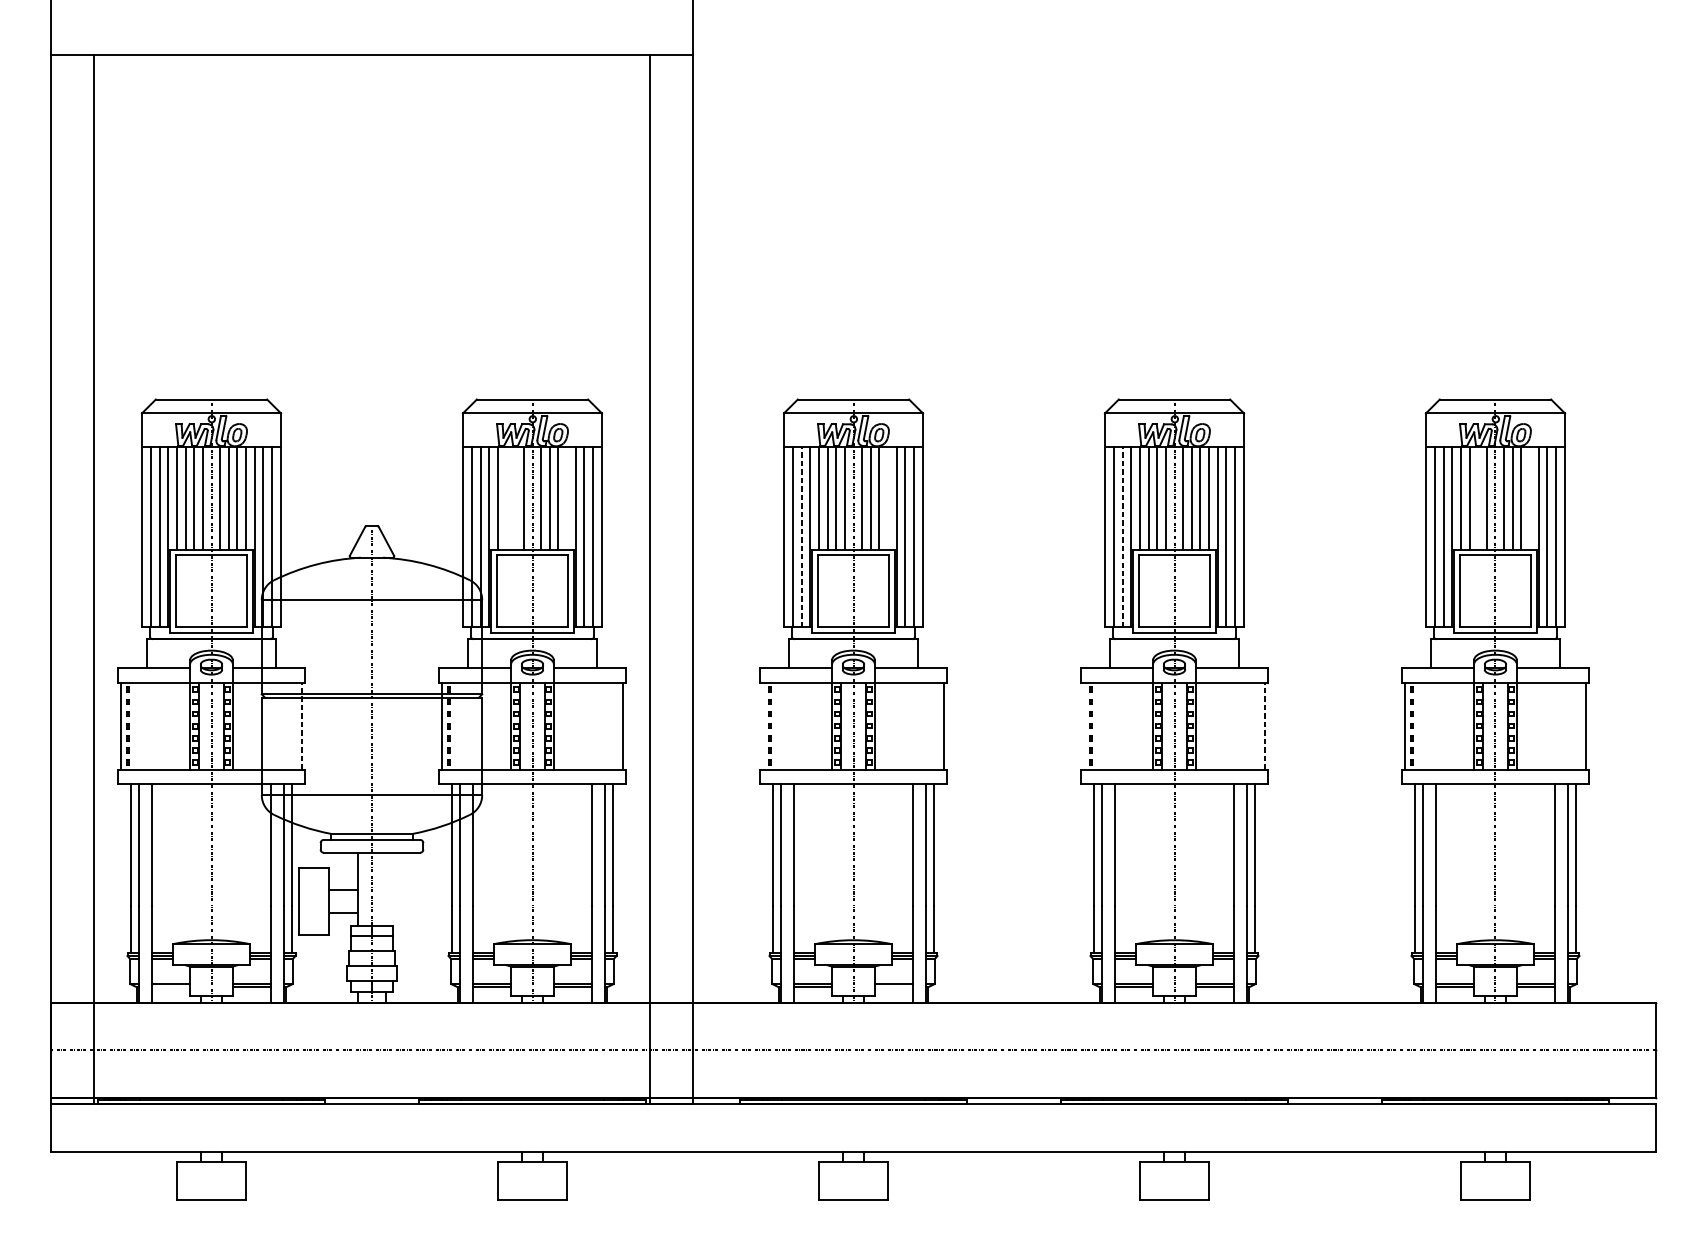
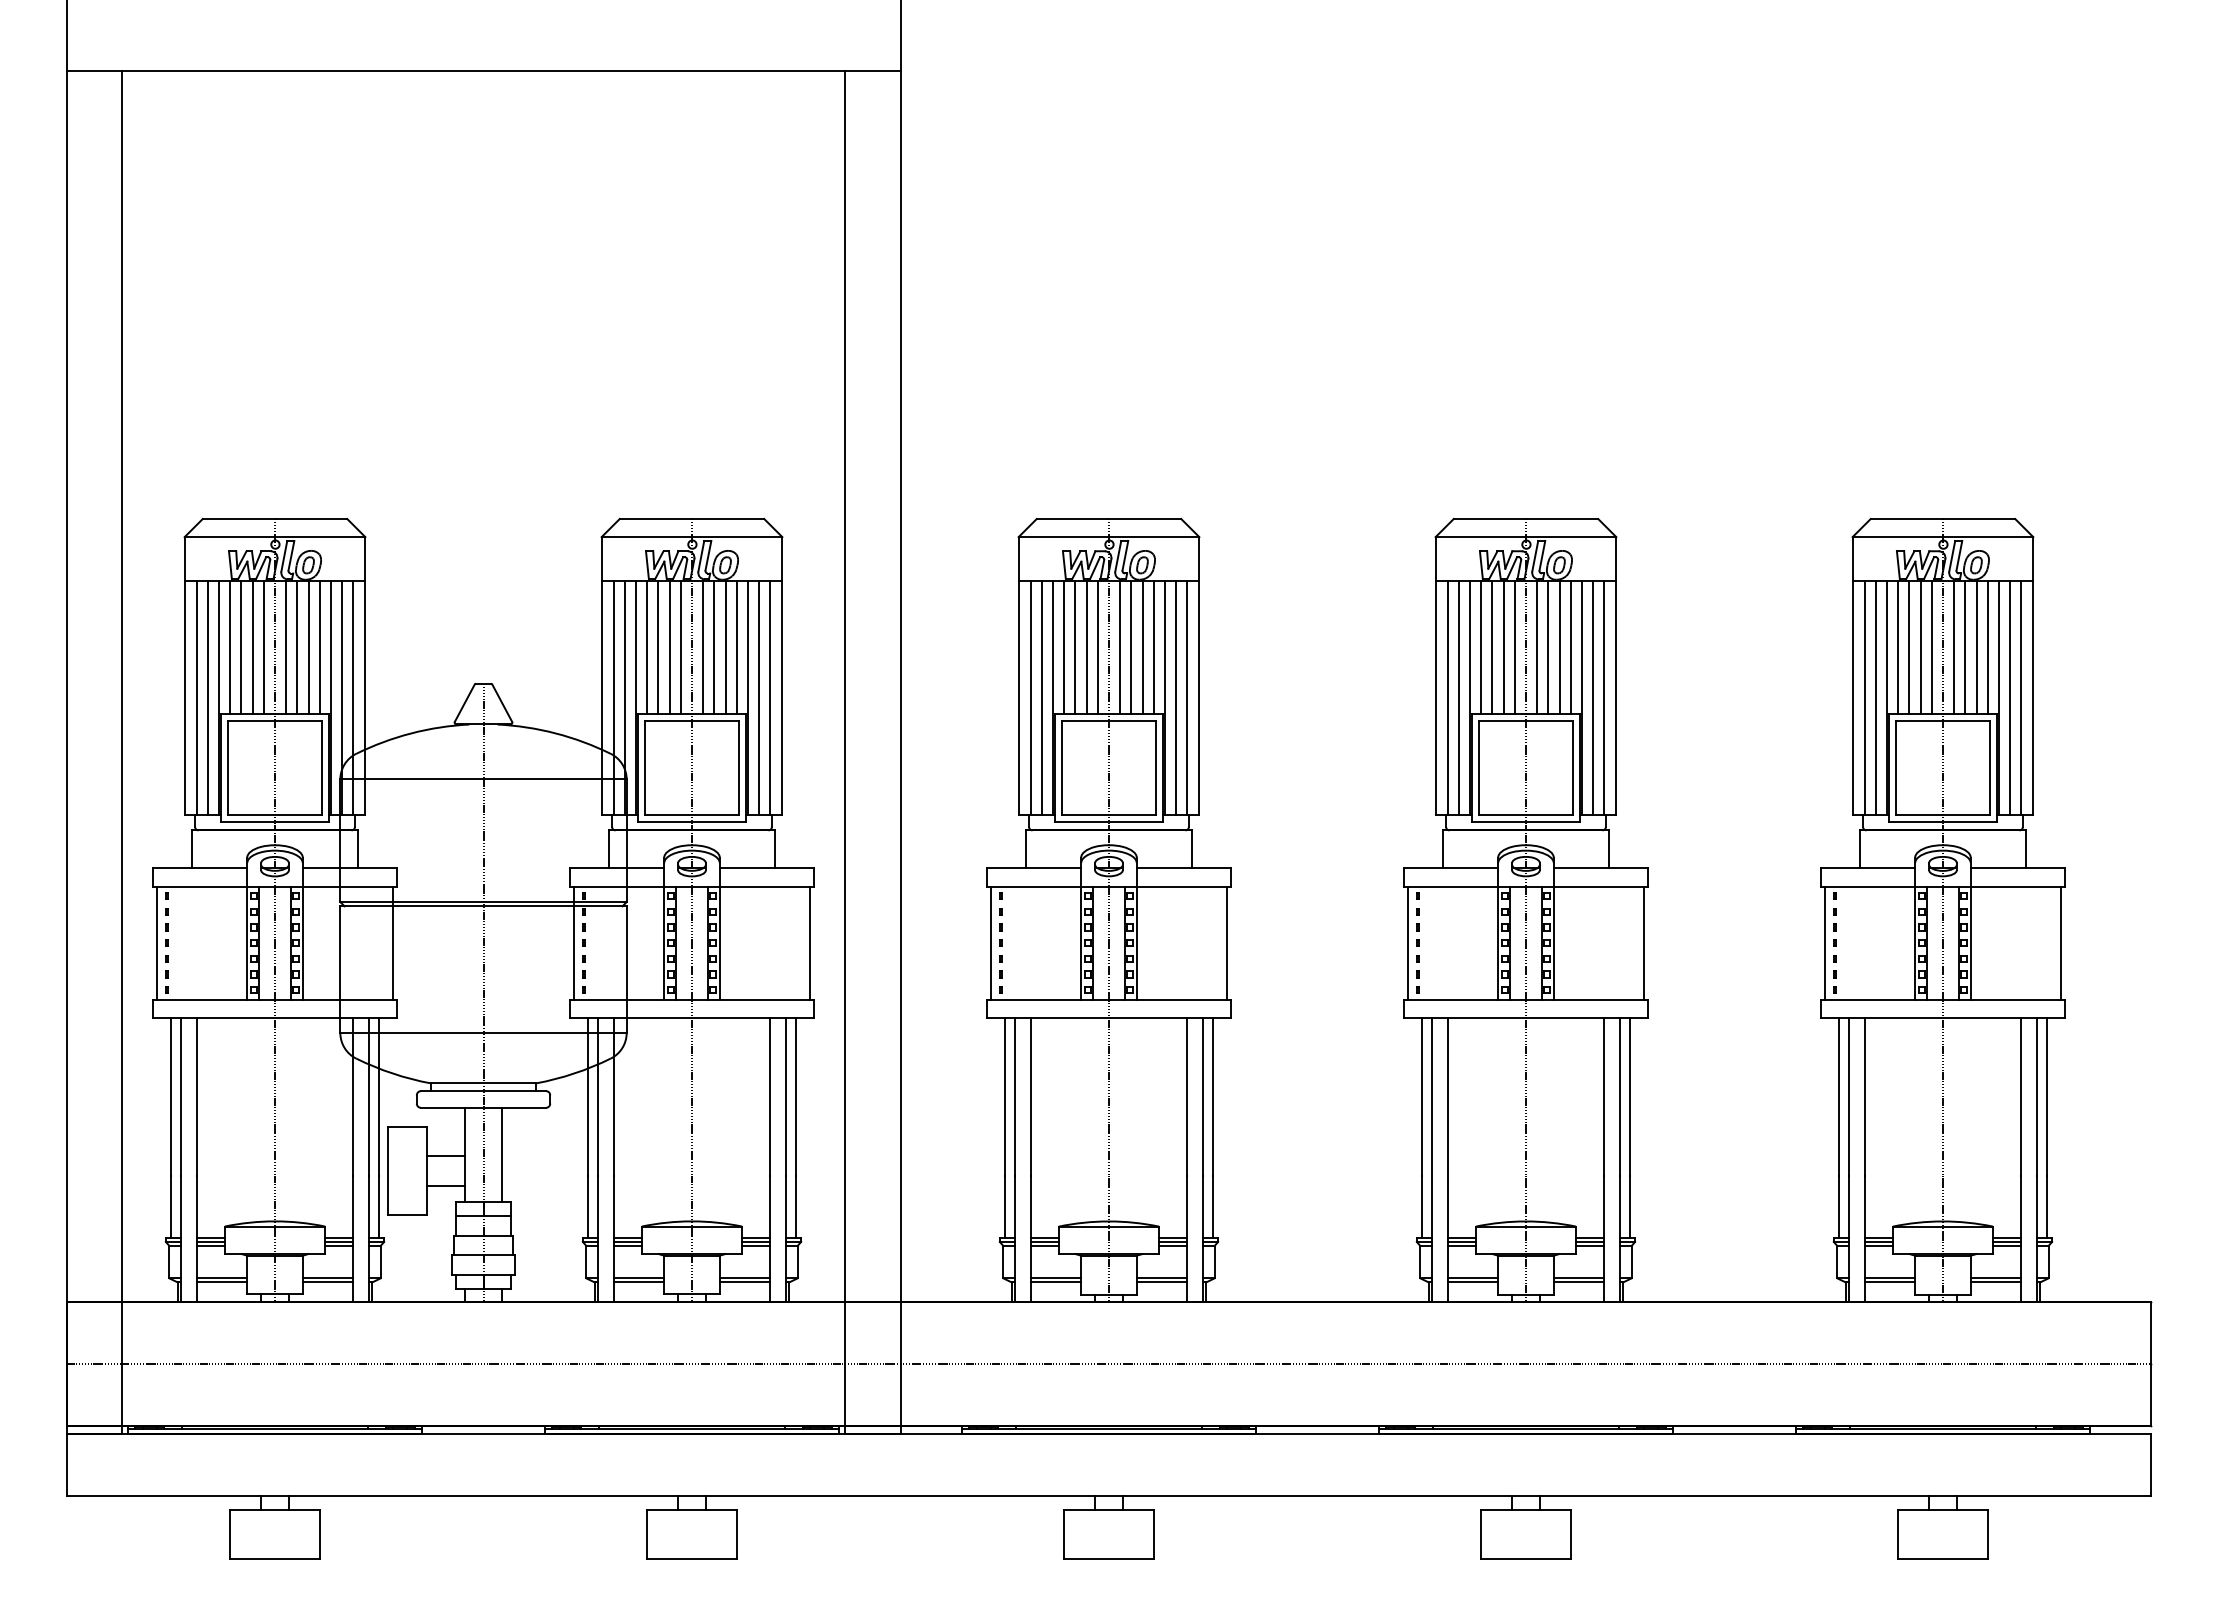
line: (506, 498) -> (658, 647), added
line: (515, 498) -> (669, 647), added
line: (566, 498) -> (736, 647), added
line: (887, 498) -> (1153, 647), added
line: (1478, 498) -> (1920, 647), added
line: (1529, 498) -> (1987, 647), added
line: (801, 537) -> (1041, 698), dashed -> solid
line: (1122, 537) -> (1458, 698), dashed -> solid
line: (302, 725) -> (393, 942), dashed -> solid
line: (762, 725) -> (990, 942), added
line: (1083, 725) -> (1407, 942), added
line: (1265, 725) -> (1644, 942), dashed -> solid
line: (386, 888) -> (502, 1154), added
line: (171, 987) -> (222, 1282), added
line: (893, 987) -> (1161, 1282), added

